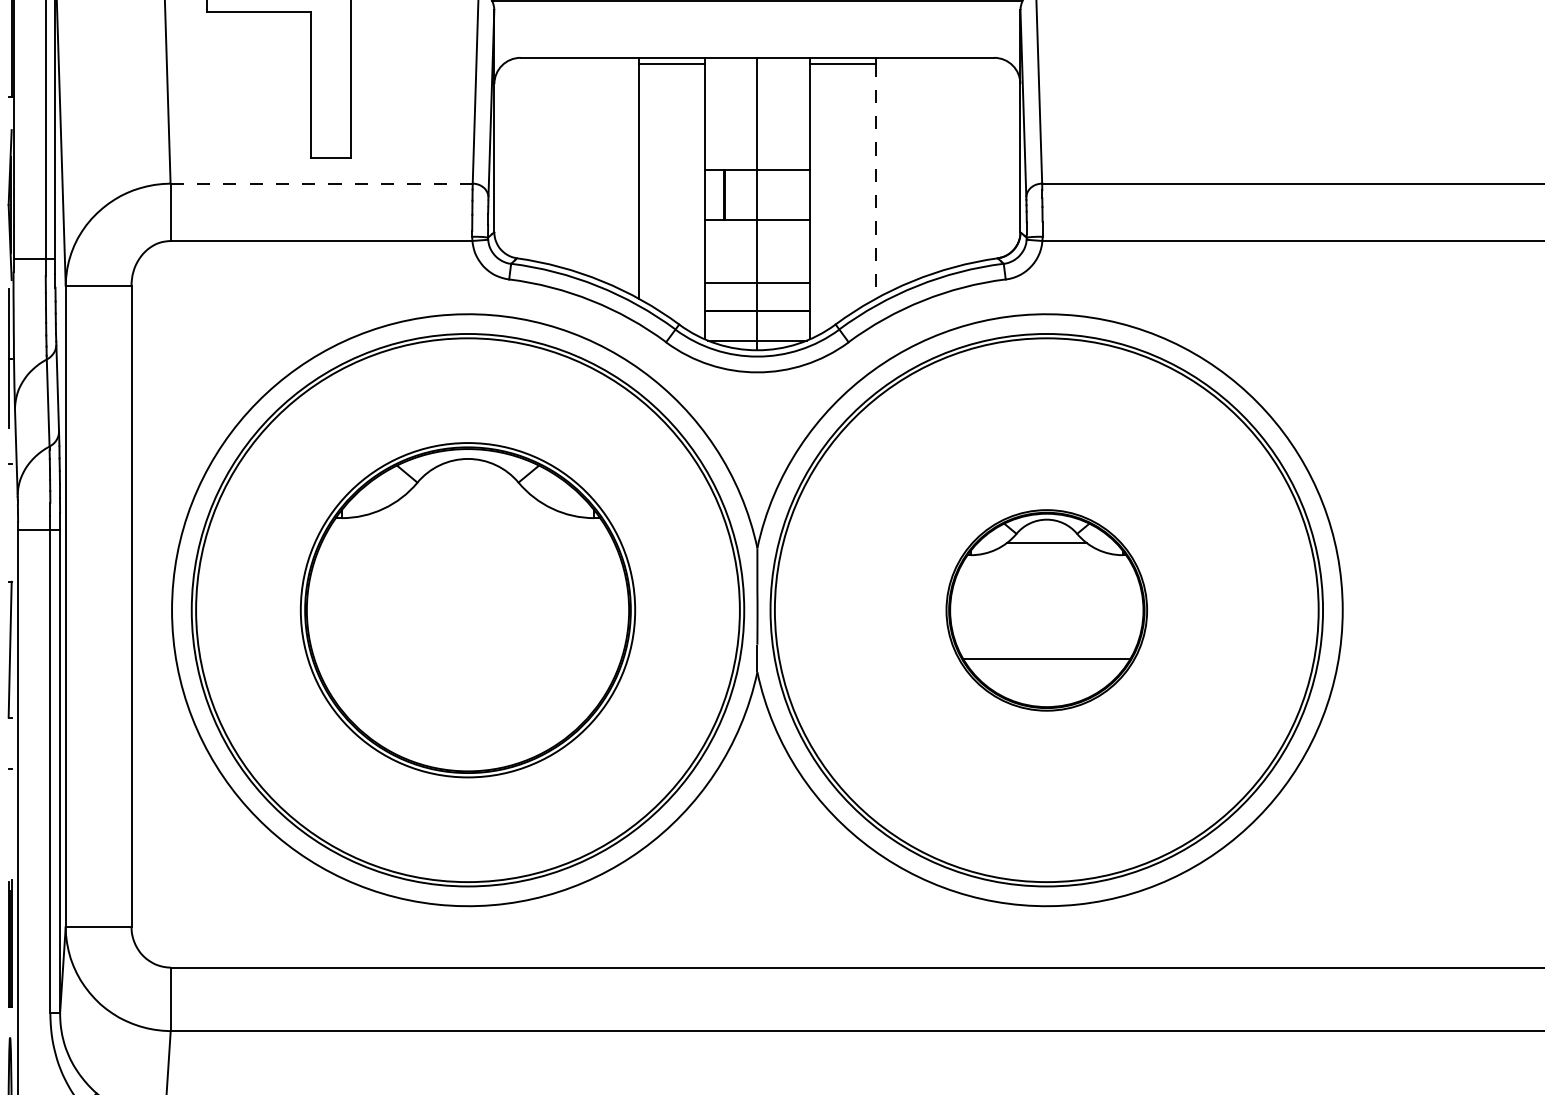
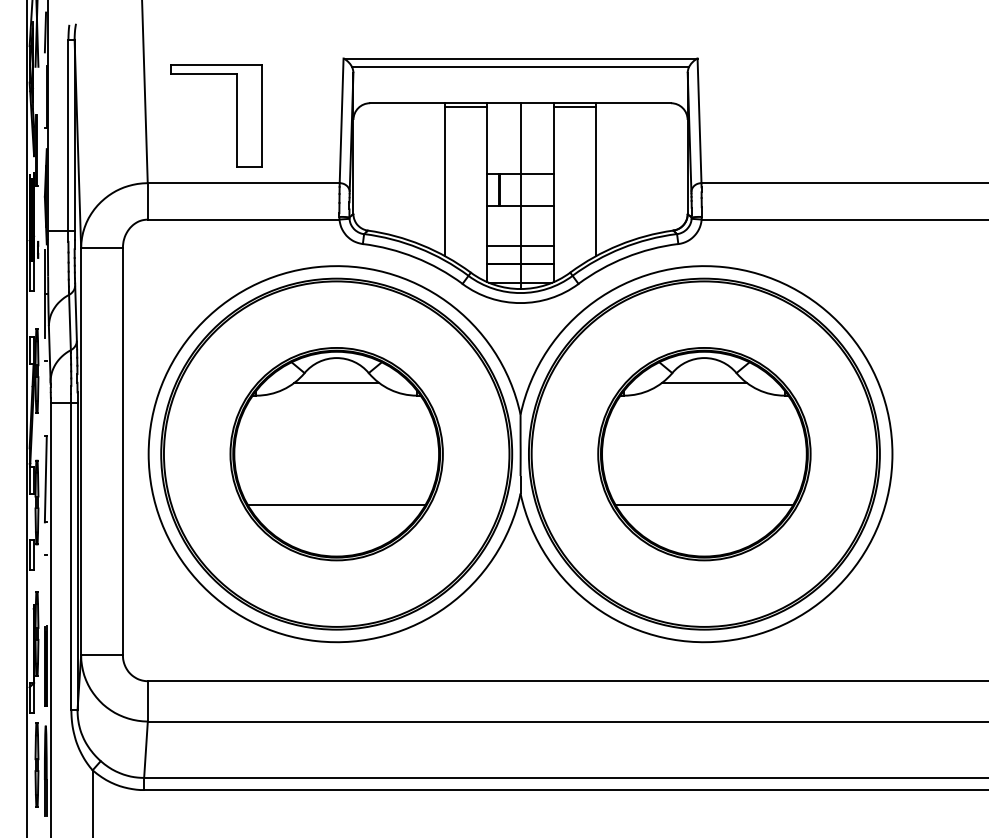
line: (875, 181) -> (595, 181), dashed -> solid
line: (321, 184) -> (243, 183), dashed -> solid
line: (467, 498) -> (336, 383), added
part: (1046, 610) -> (704, 454), size x1.67
line: (467, 691) -> (336, 505), added

